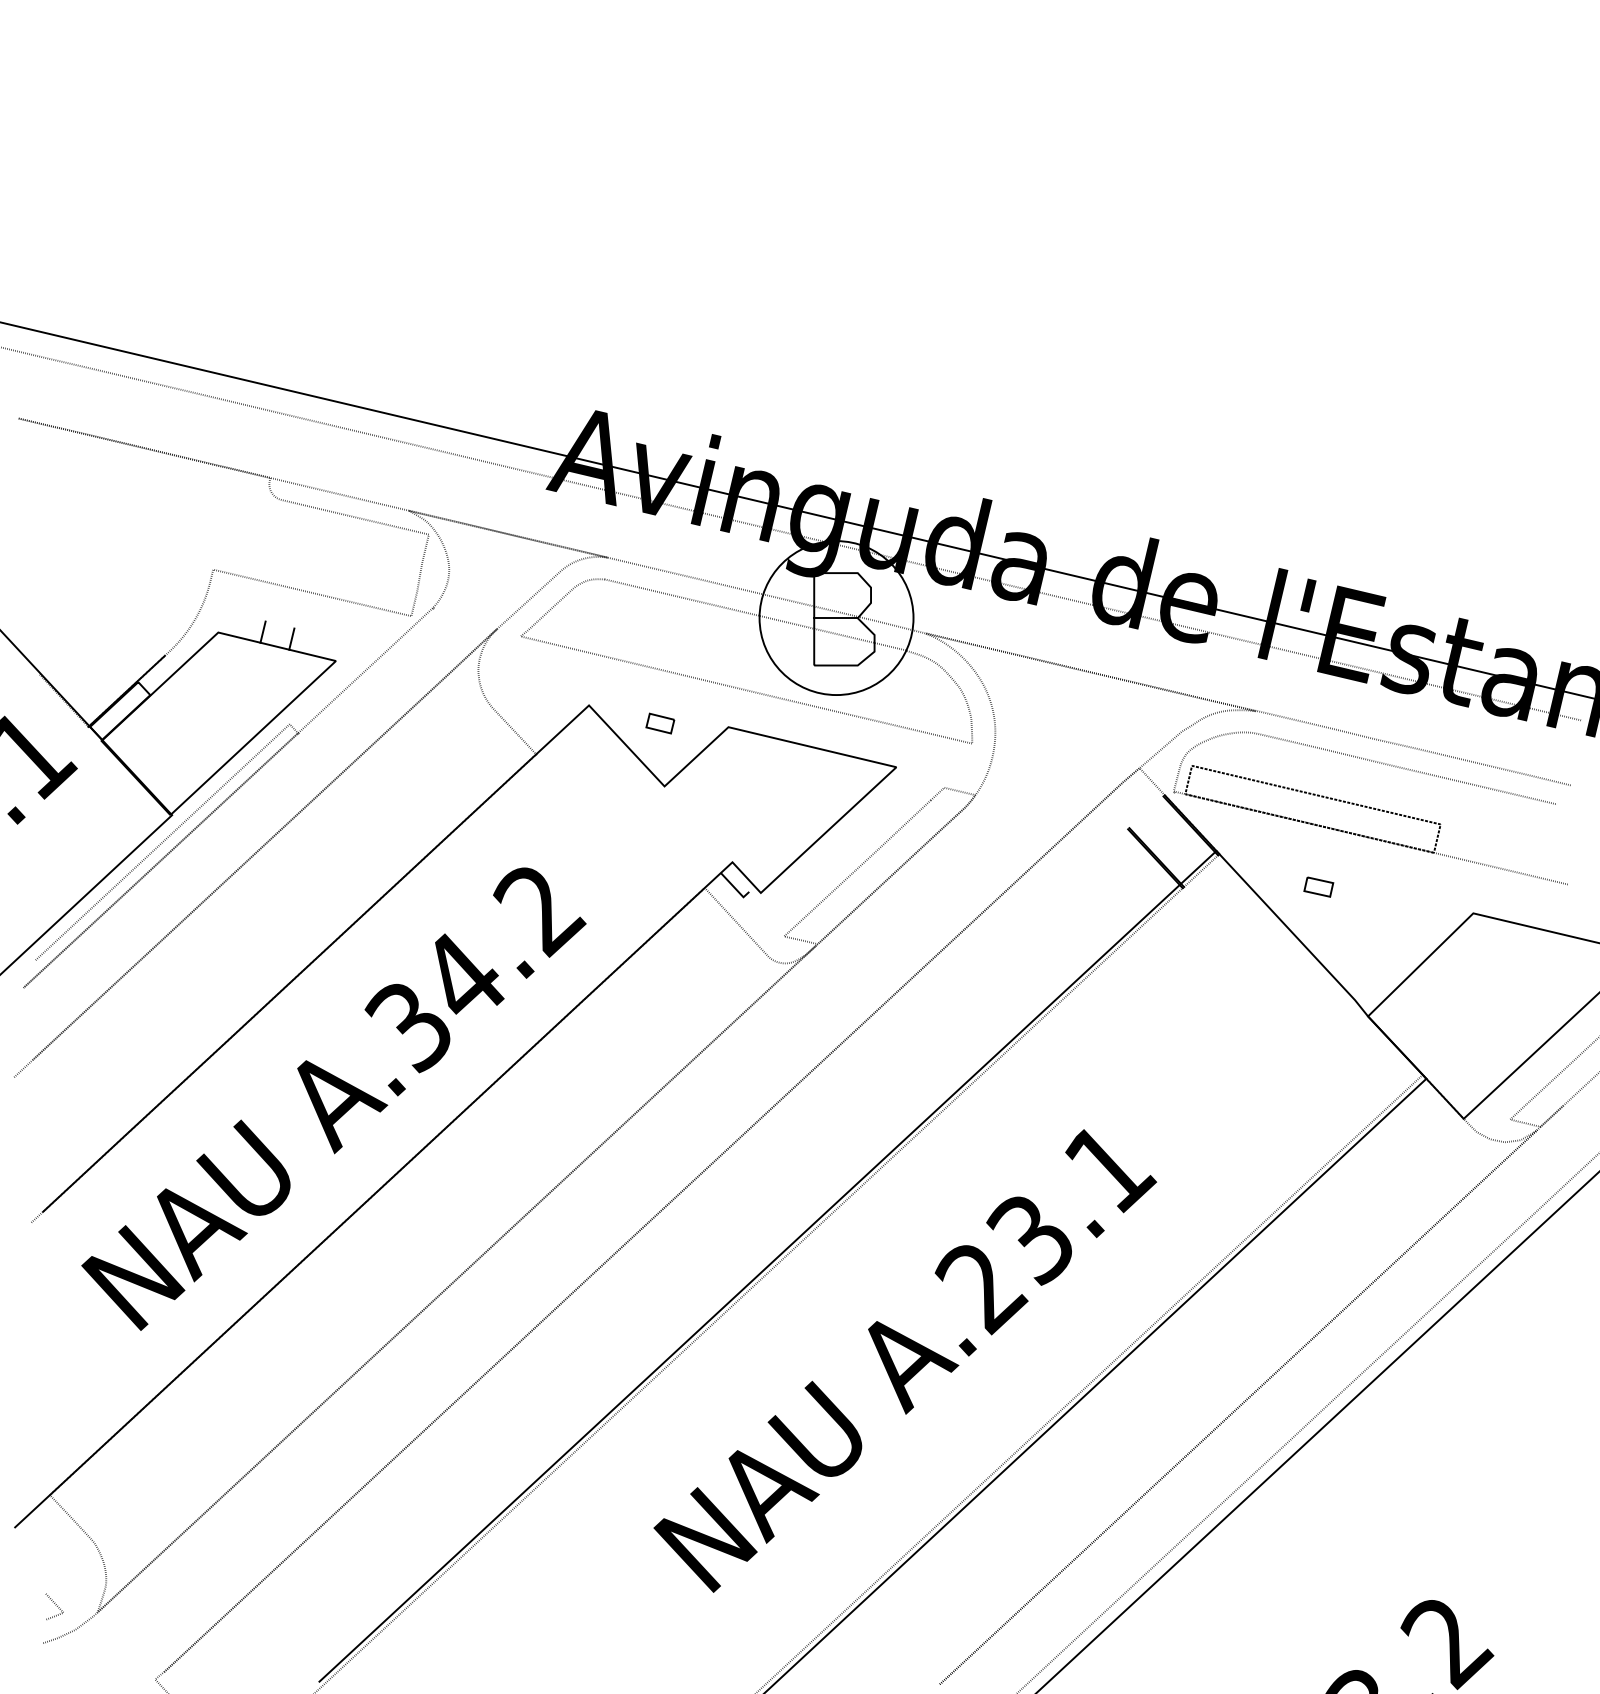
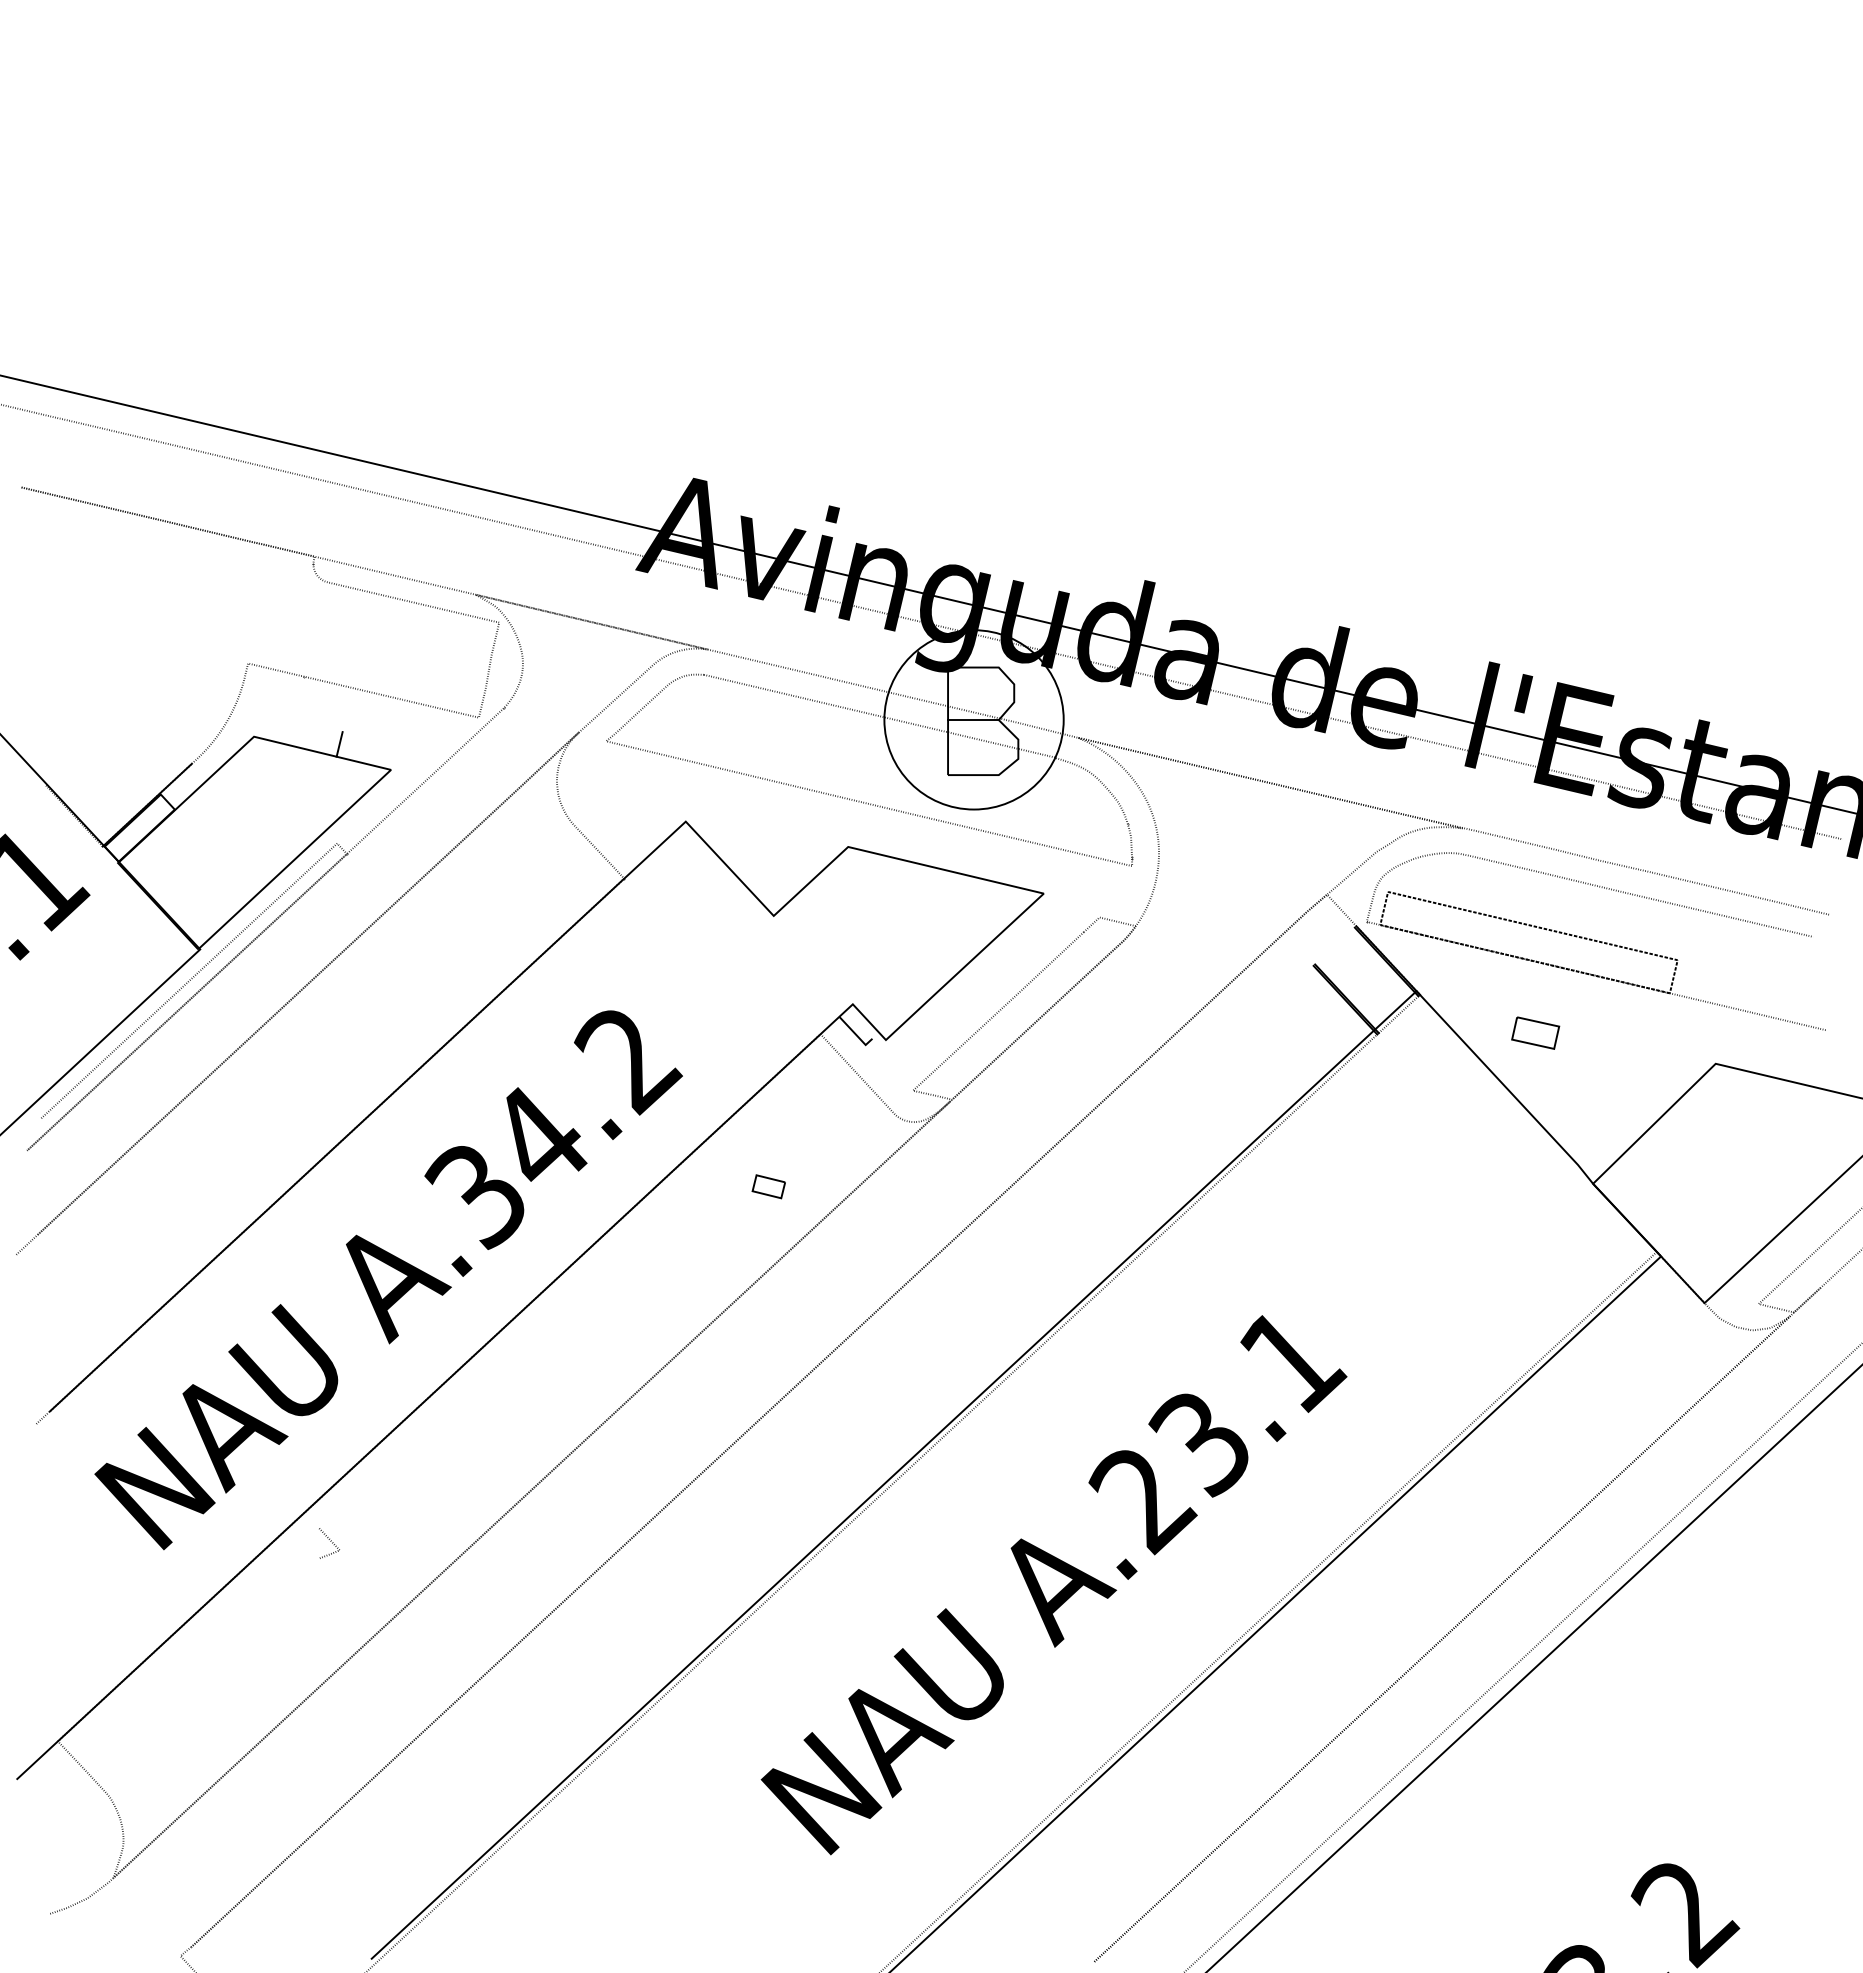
line: (263, 631) -> (306, 735), removed
part: (660, 723) -> (768, 1186), moved
part: (1318, 887) -> (1535, 1033), size x1.4
curve: (55, 1605) -> (330, 1541), moved

